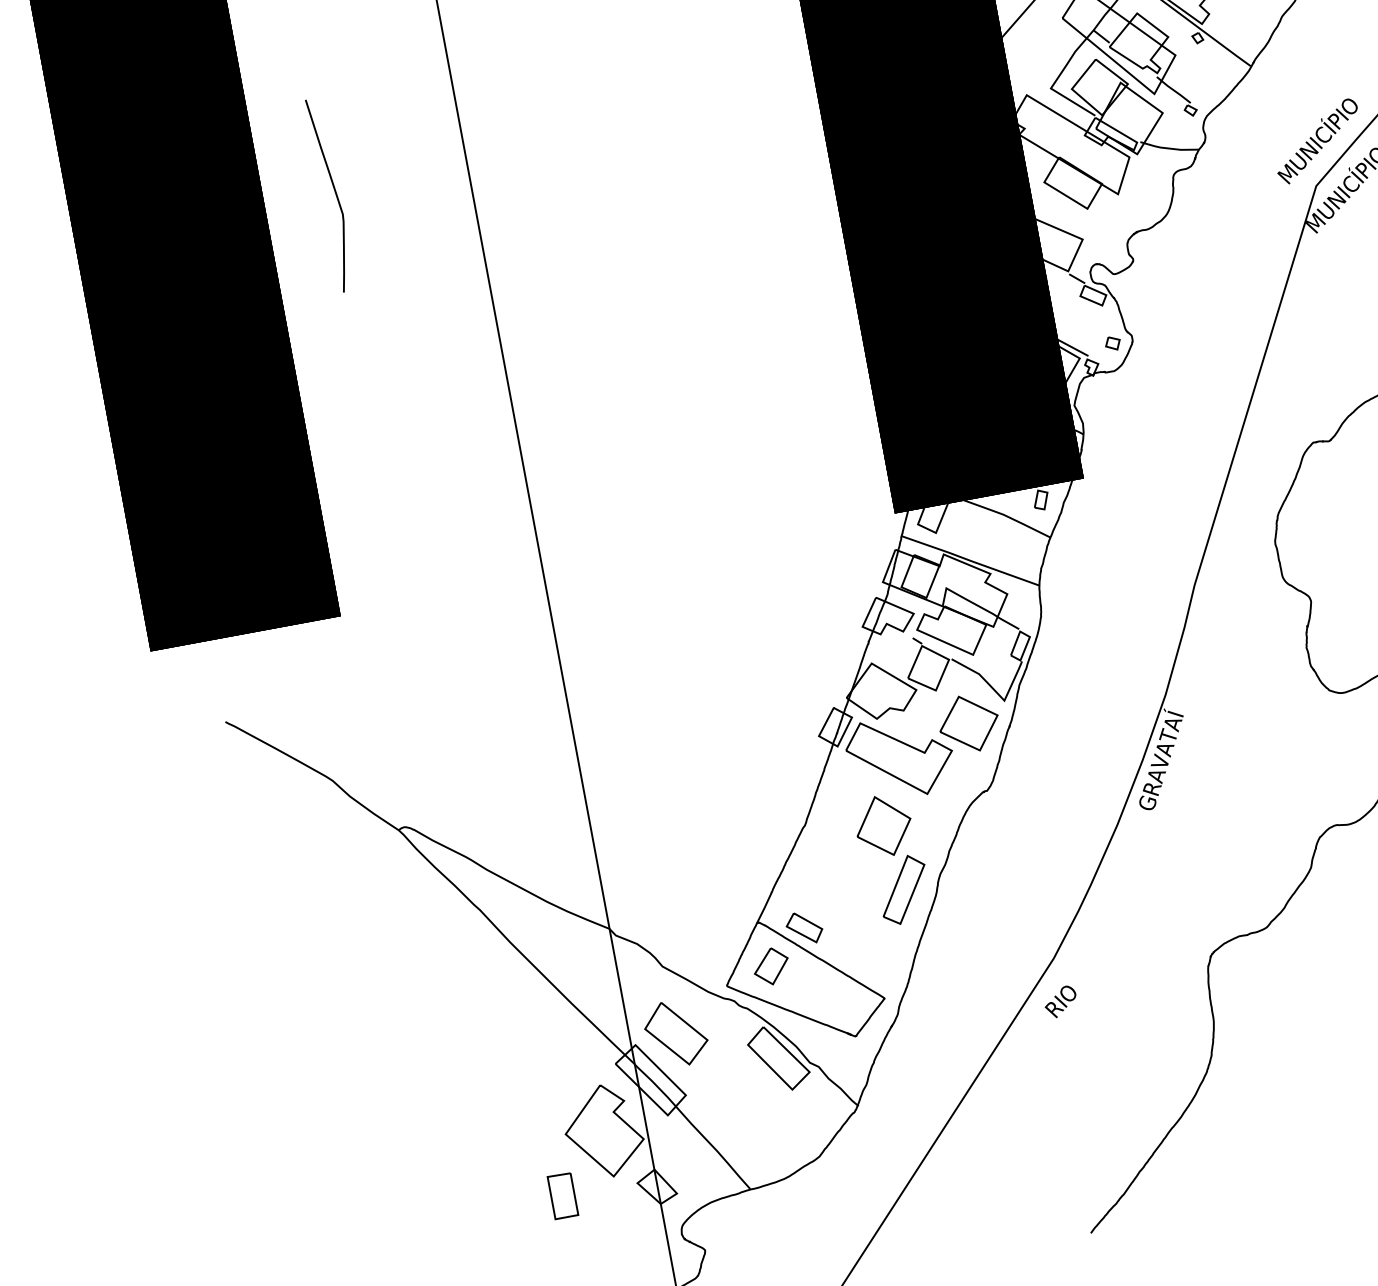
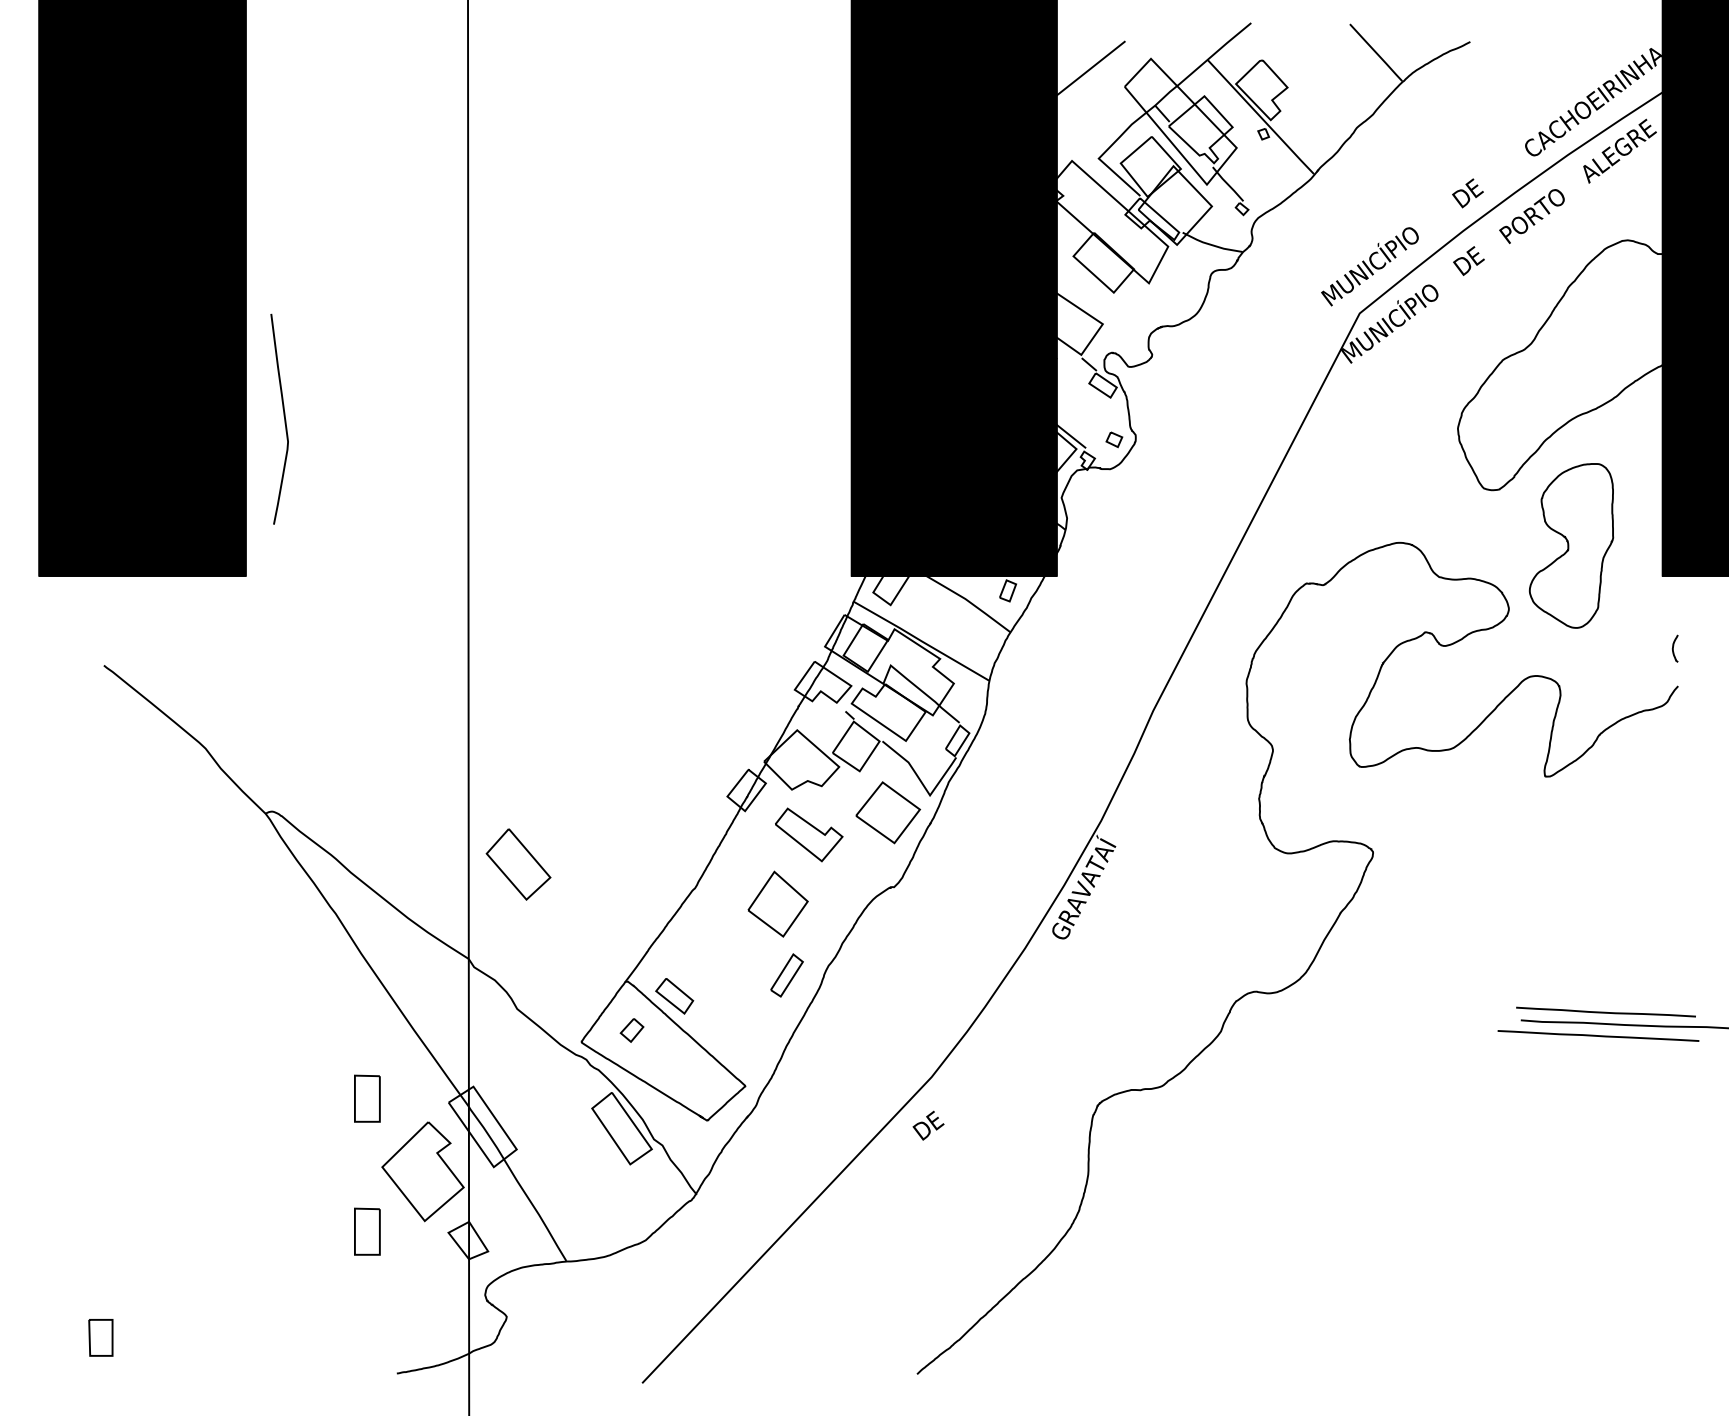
curve: (334, 191) -> (283, 416), moved
part: (899, 757) -> (808, 834), size x0.6
part: (903, 890) -> (786, 975), size x0.6
part: (770, 966) -> (631, 1030), size x0.6
text: (1063, 1000) -> (933, 1123), RIO -> DE
part: (676, 1033) -> (518, 864), moved
part: (540, 1073) -> (367, 1098), added

